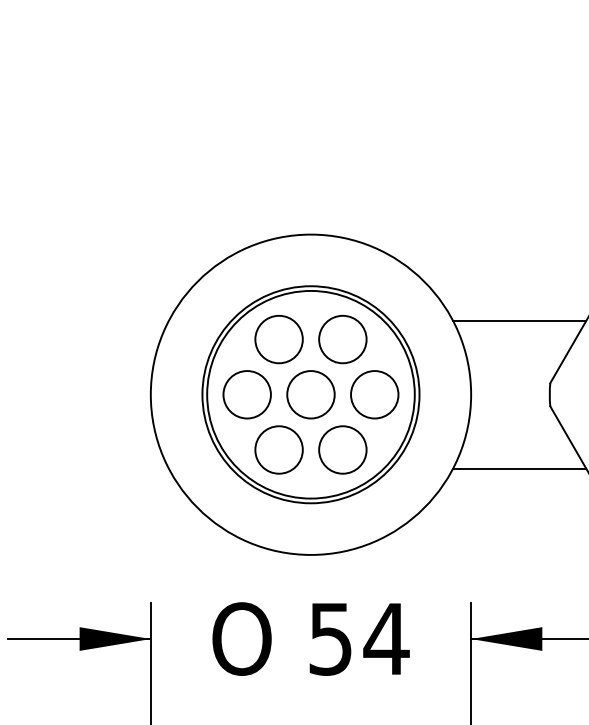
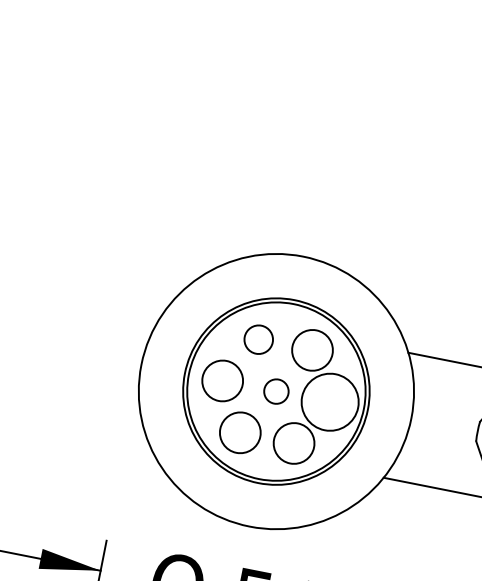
circle: (278, 339) -> (258, 339), size x0.7
circle: (310, 394) -> (276, 391), size x0.6
circle: (374, 394) -> (330, 401), size x1.4

